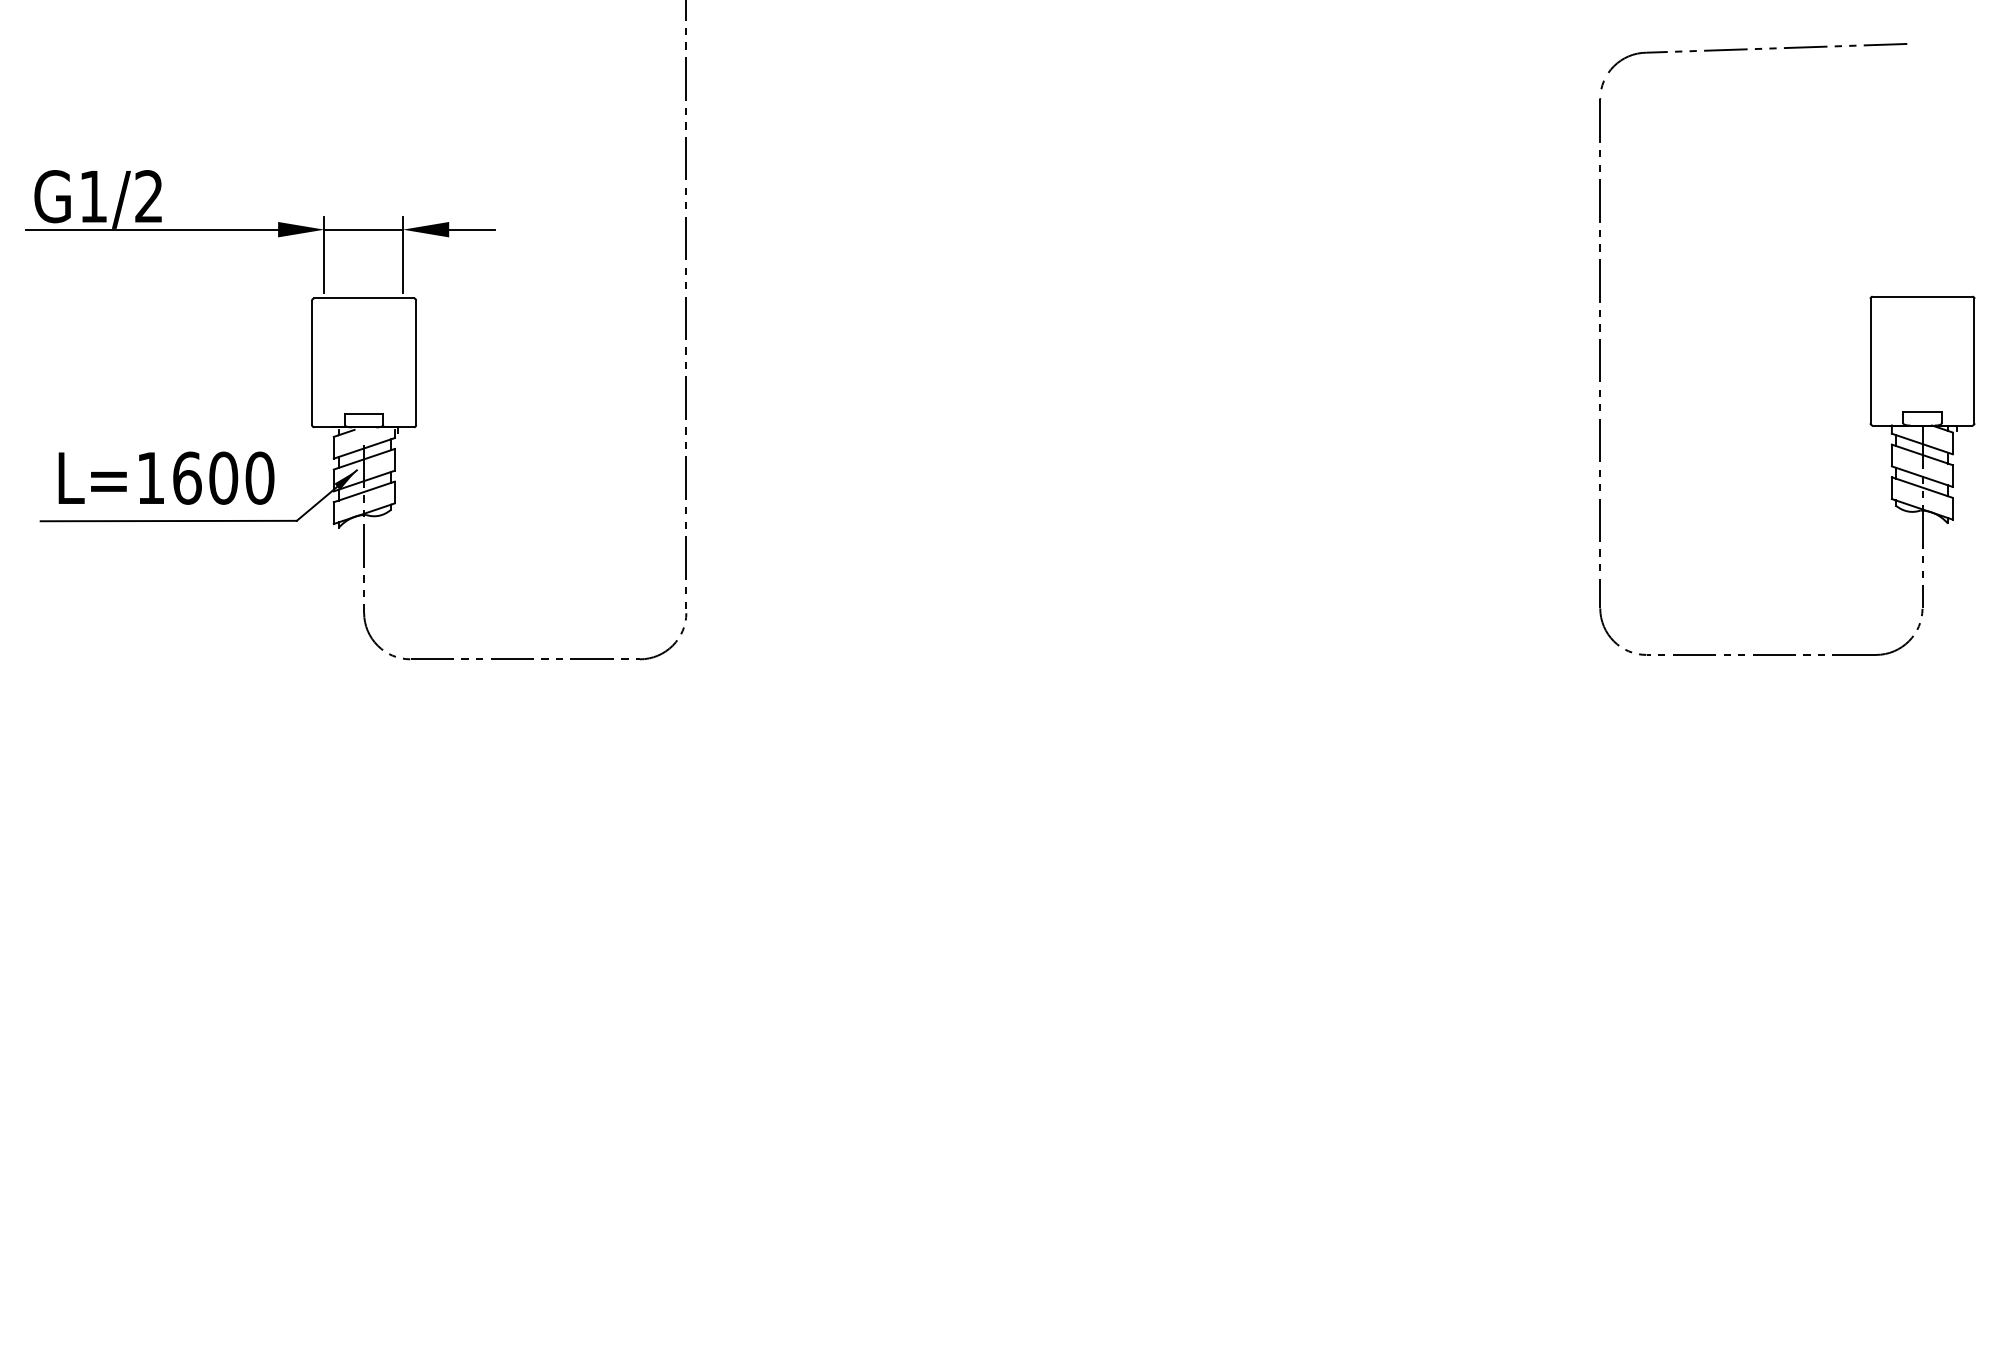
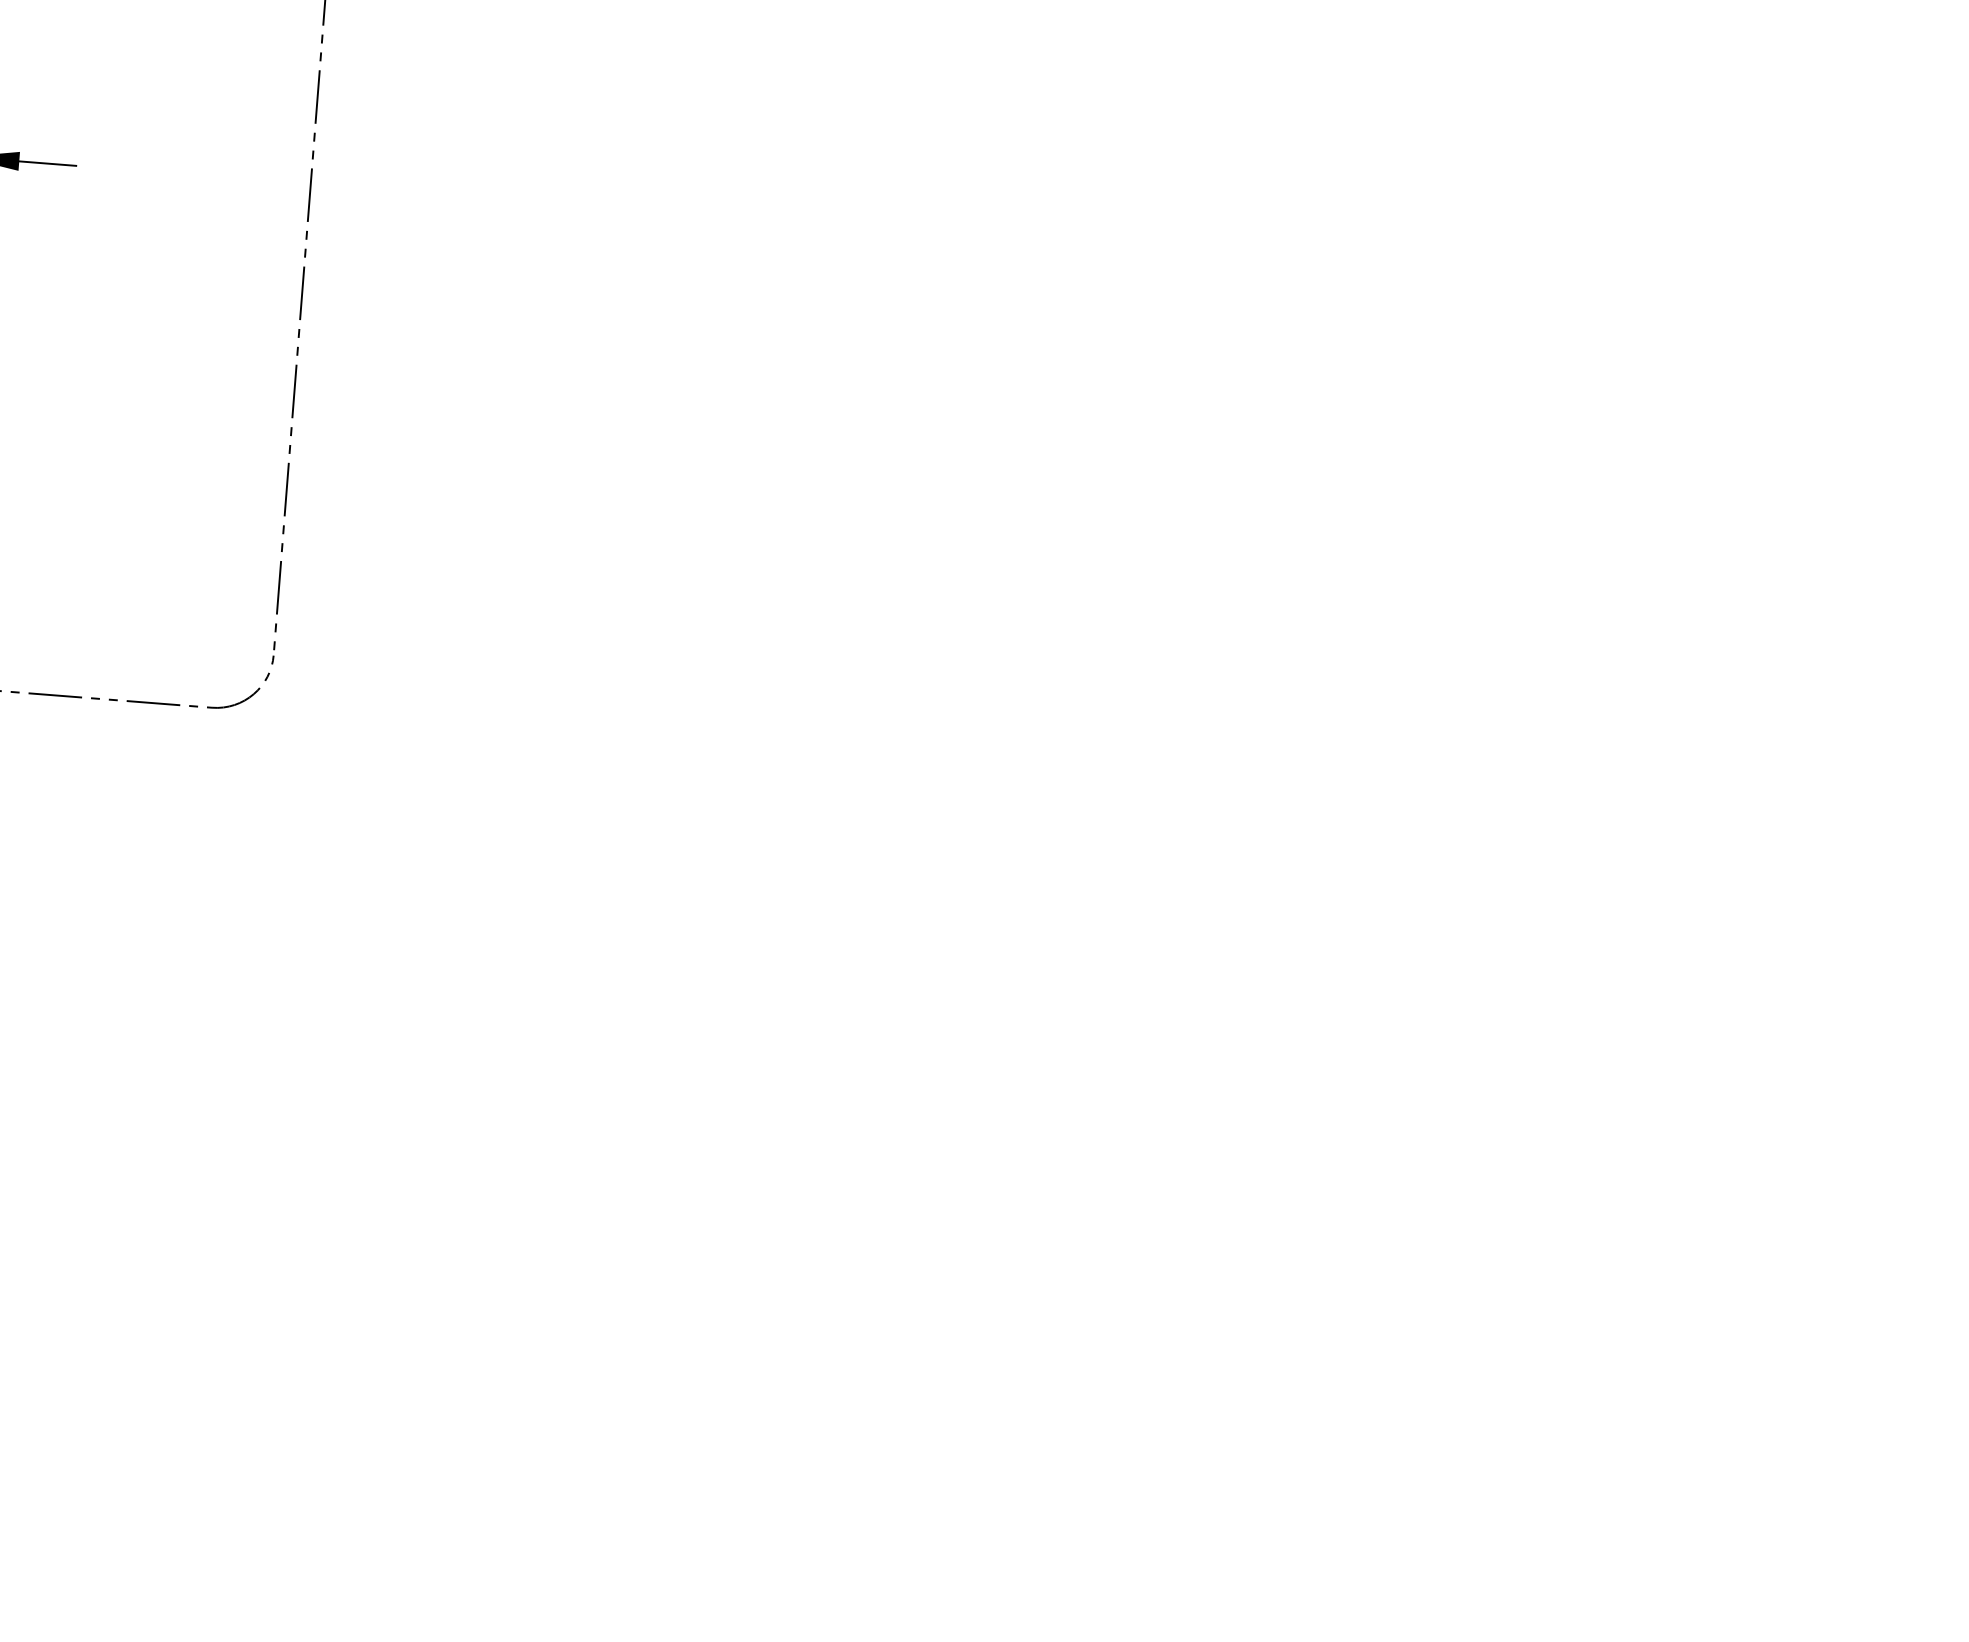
part: (1870, 349) -> (1754, 446), removed

